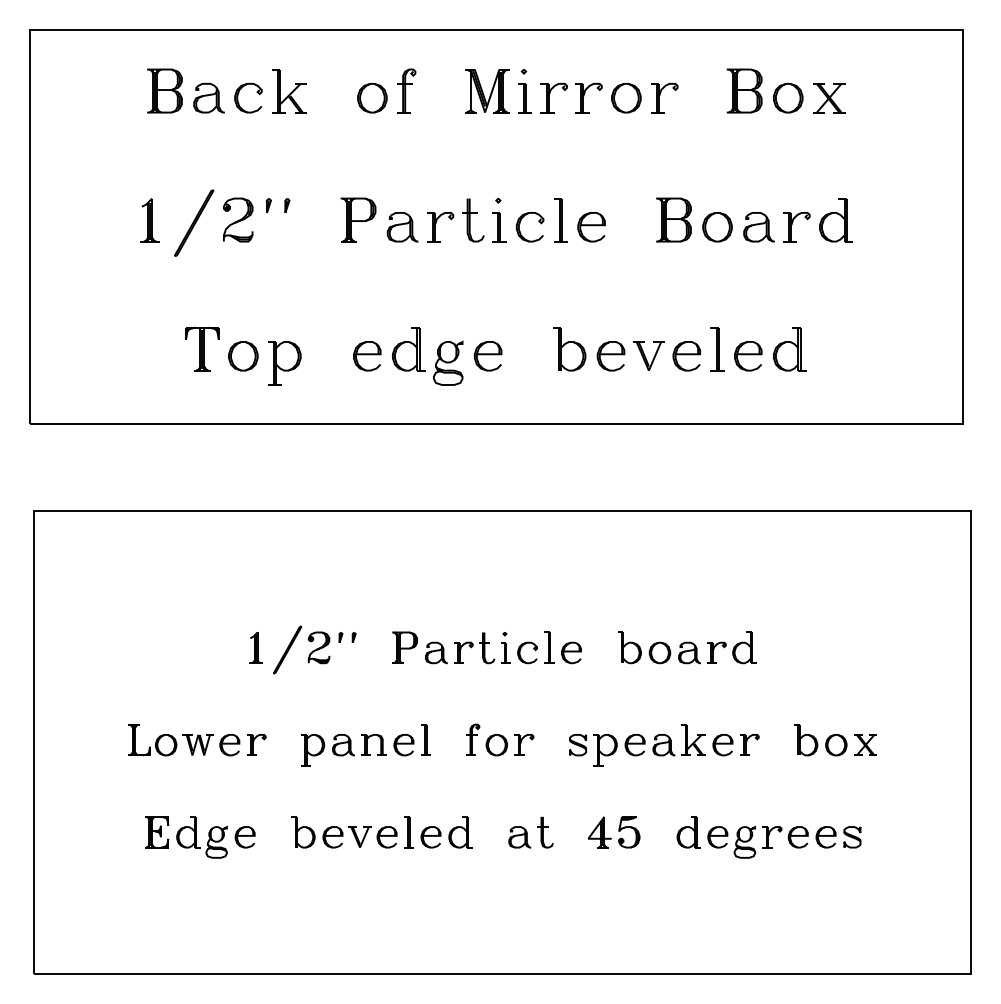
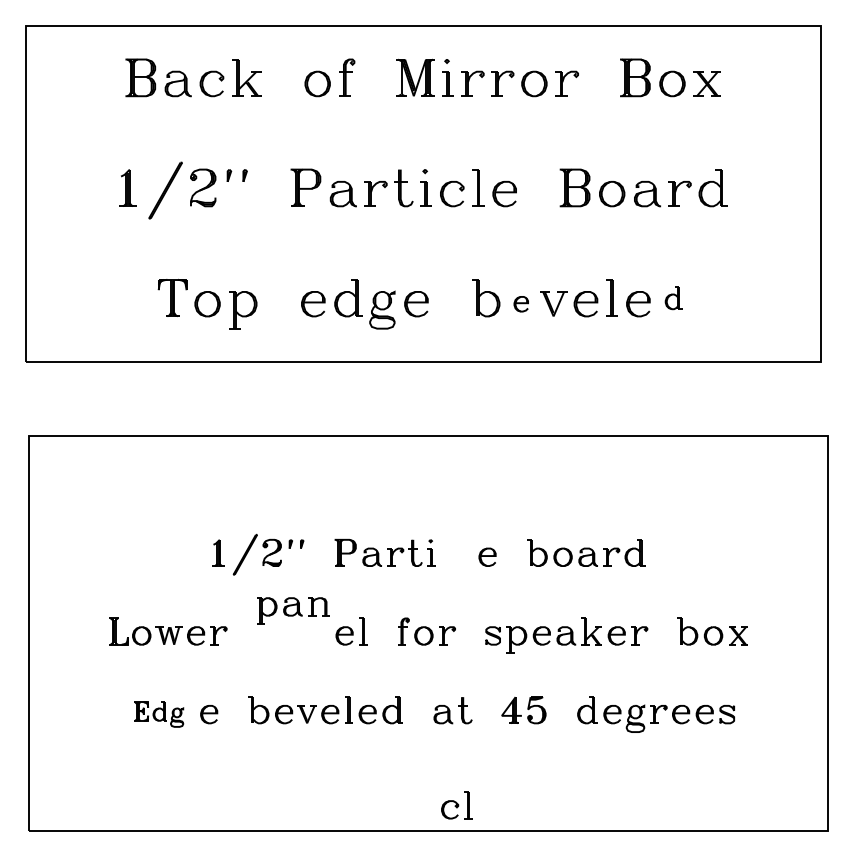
part: (789, 349) -> (673, 298), size x0.6
part: (610, 356) -> (520, 304), size x0.6
part: (535, 647) -> (456, 805), moved
part: (343, 750) -> (293, 611), moved
part: (186, 837) -> (159, 714), size x0.7

